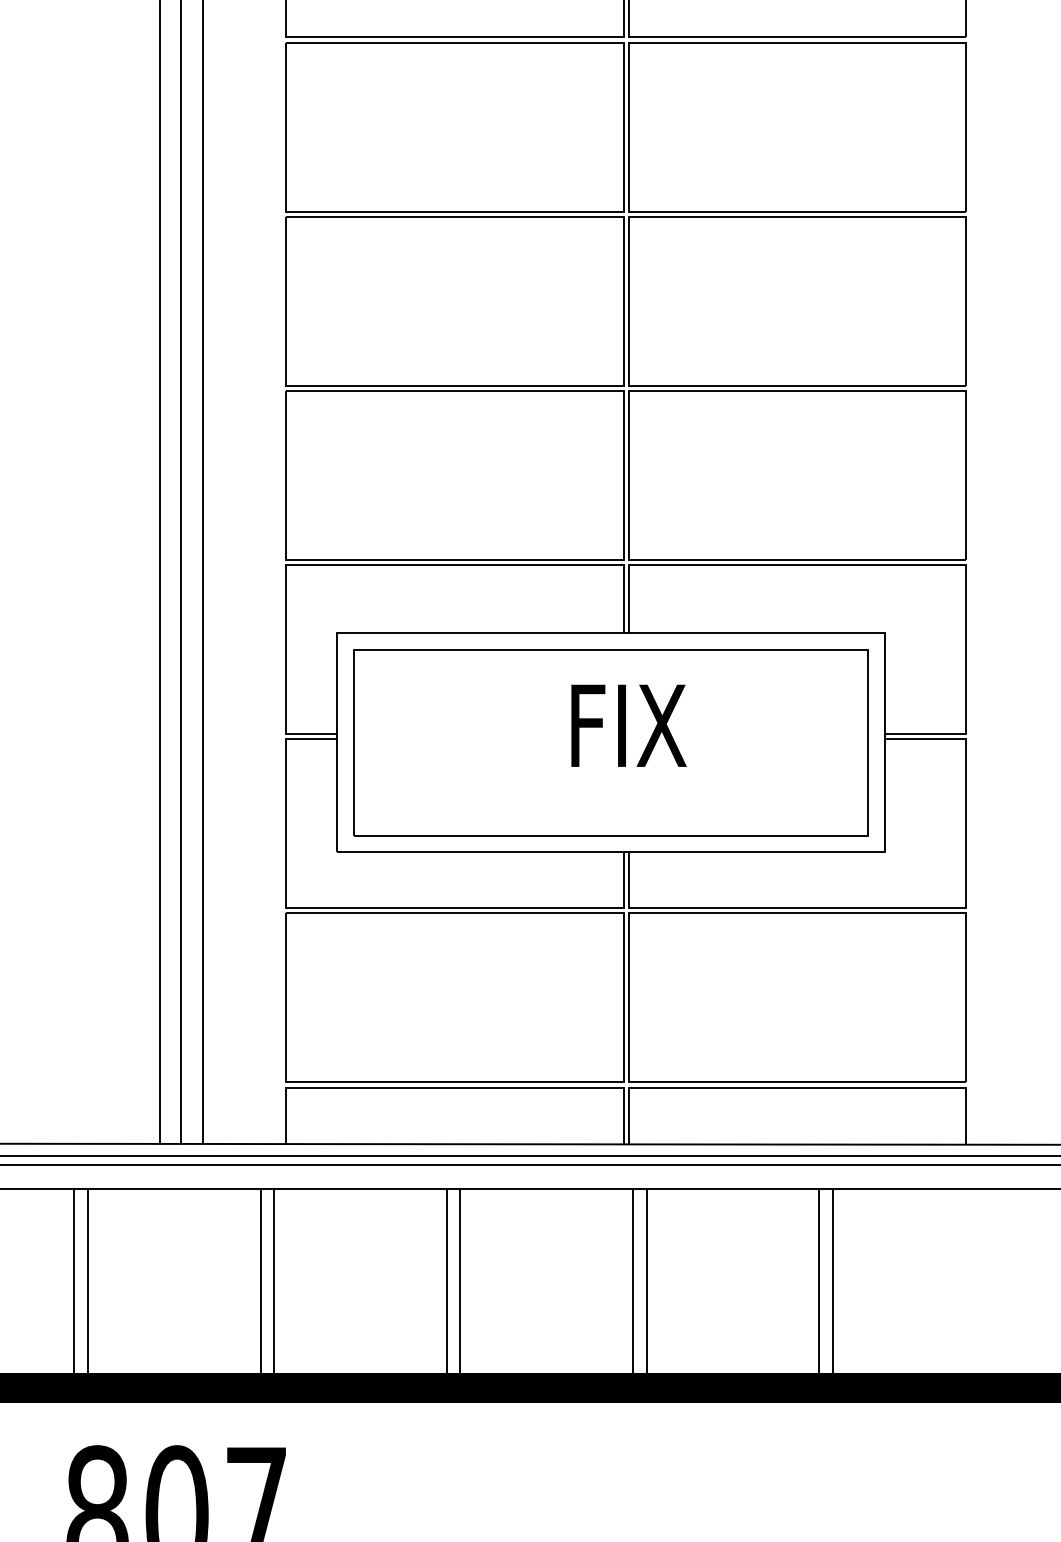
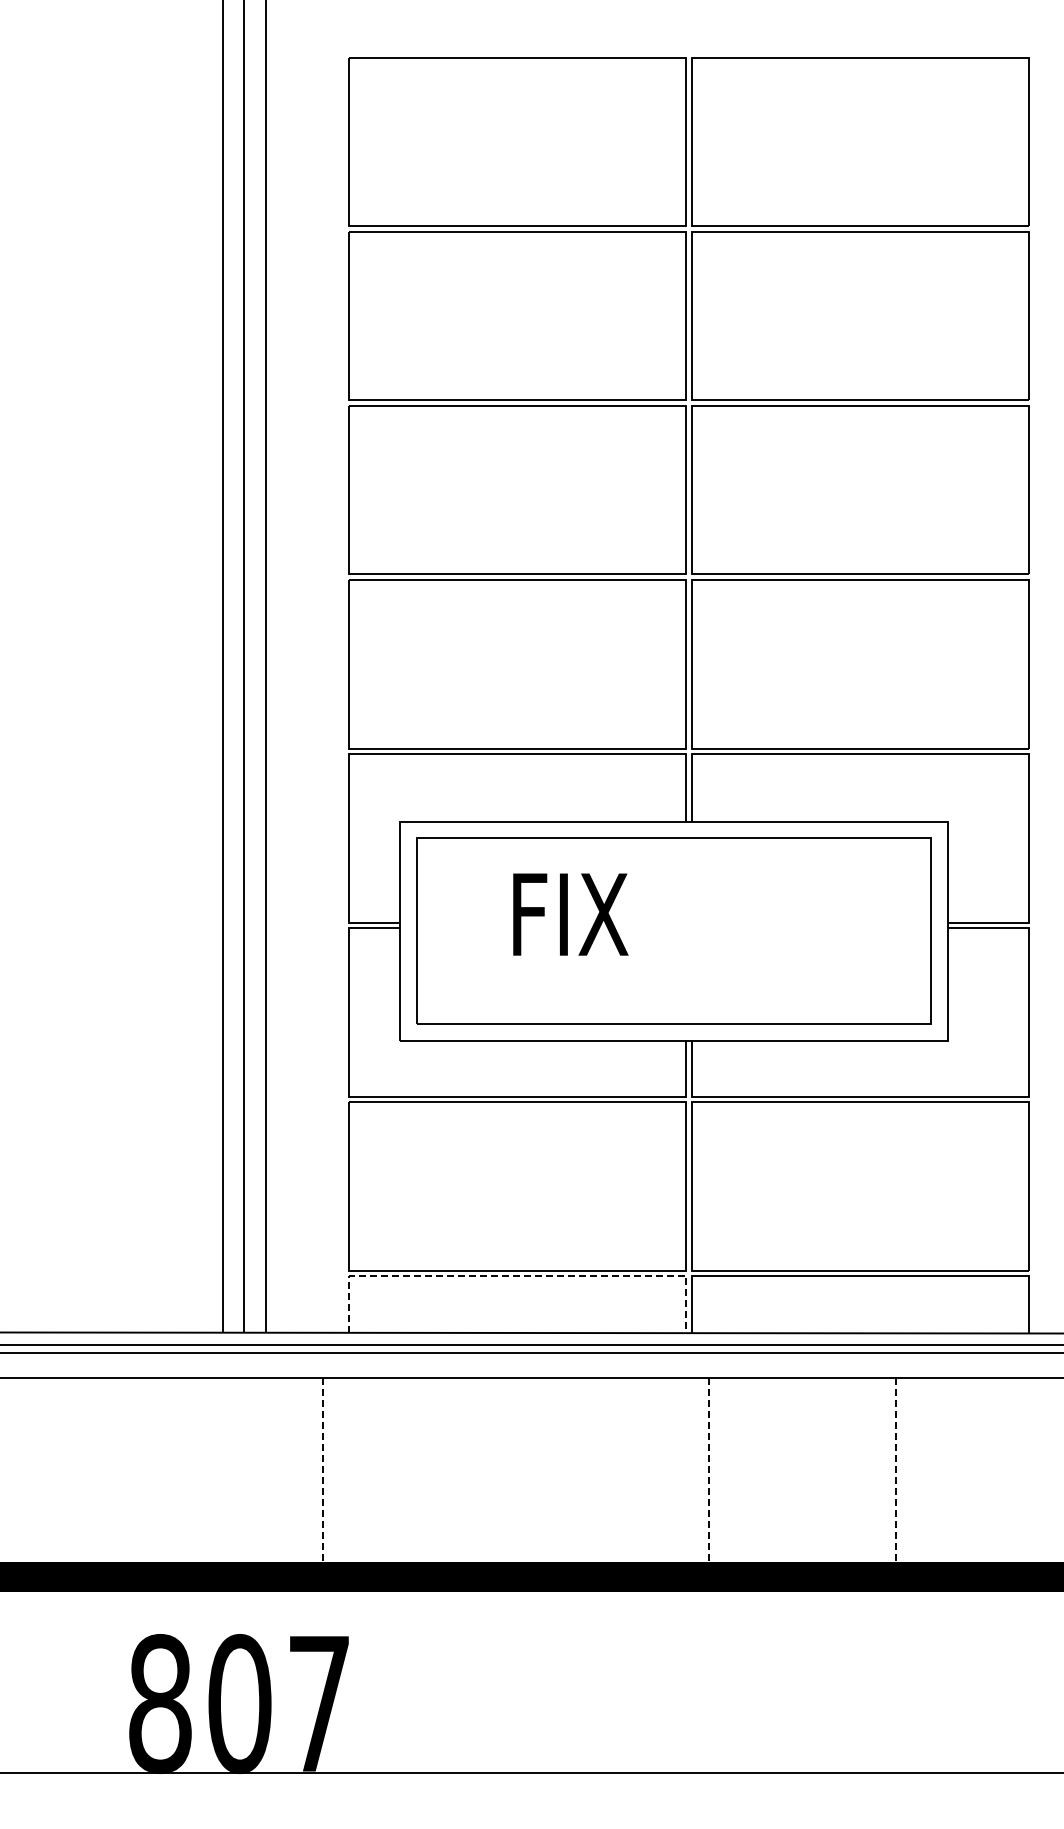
text: (628, 725) -> (570, 914), moved
line: (454, 1087) -> (517, 1276), solid -> dashed
line: (74, 1281) -> (137, 1470), removed
line: (88, 1281) -> (151, 1470), removed
line: (260, 1281) -> (323, 1470), solid -> dashed
line: (274, 1281) -> (337, 1470), removed
line: (446, 1281) -> (509, 1470), removed
line: (460, 1281) -> (523, 1470), removed
line: (632, 1281) -> (695, 1470), removed
line: (646, 1281) -> (709, 1470), solid -> dashed
line: (818, 1281) -> (881, 1470), removed
line: (832, 1281) -> (895, 1470), solid -> dashed

